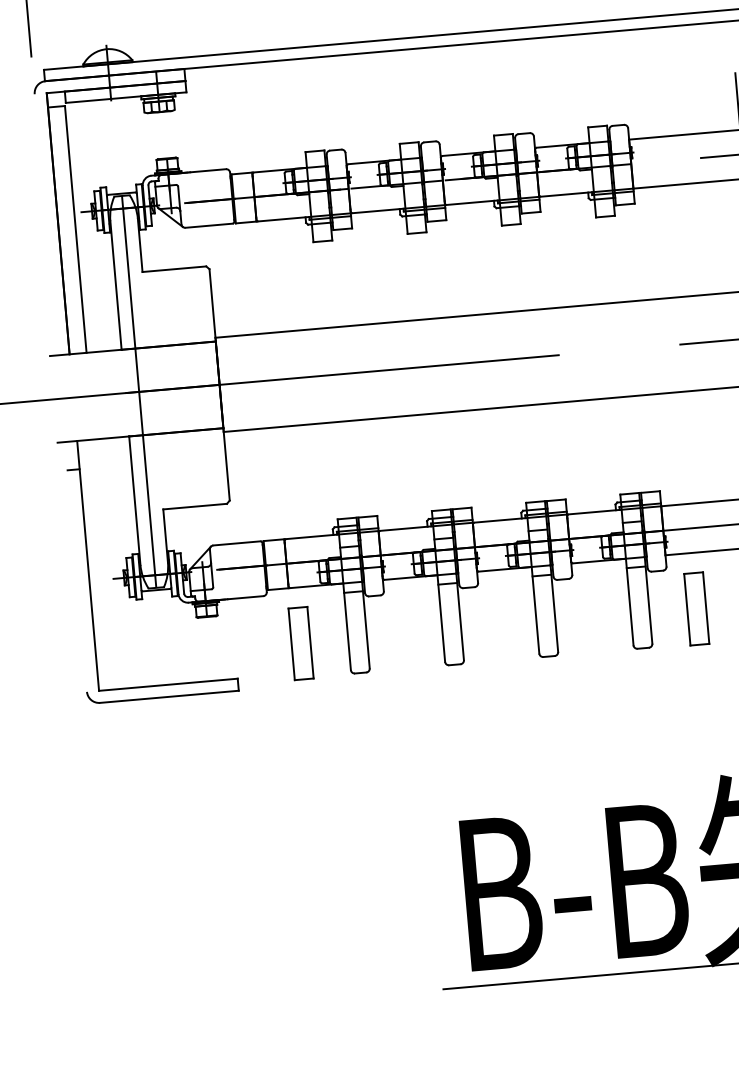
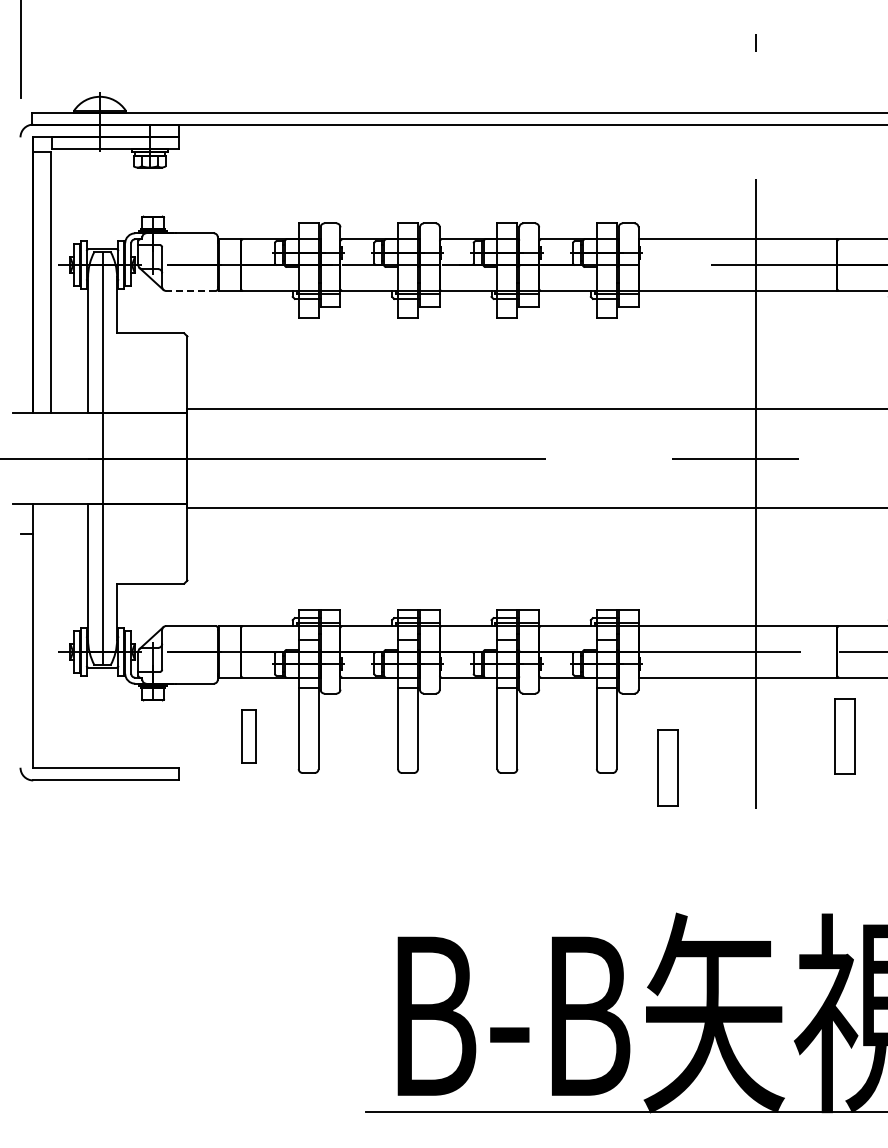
line: (209, 225) -> (191, 290), solid -> dashed
part: (695, 608) -> (667, 767), moved
part: (300, 643) -> (248, 736), size x0.7

